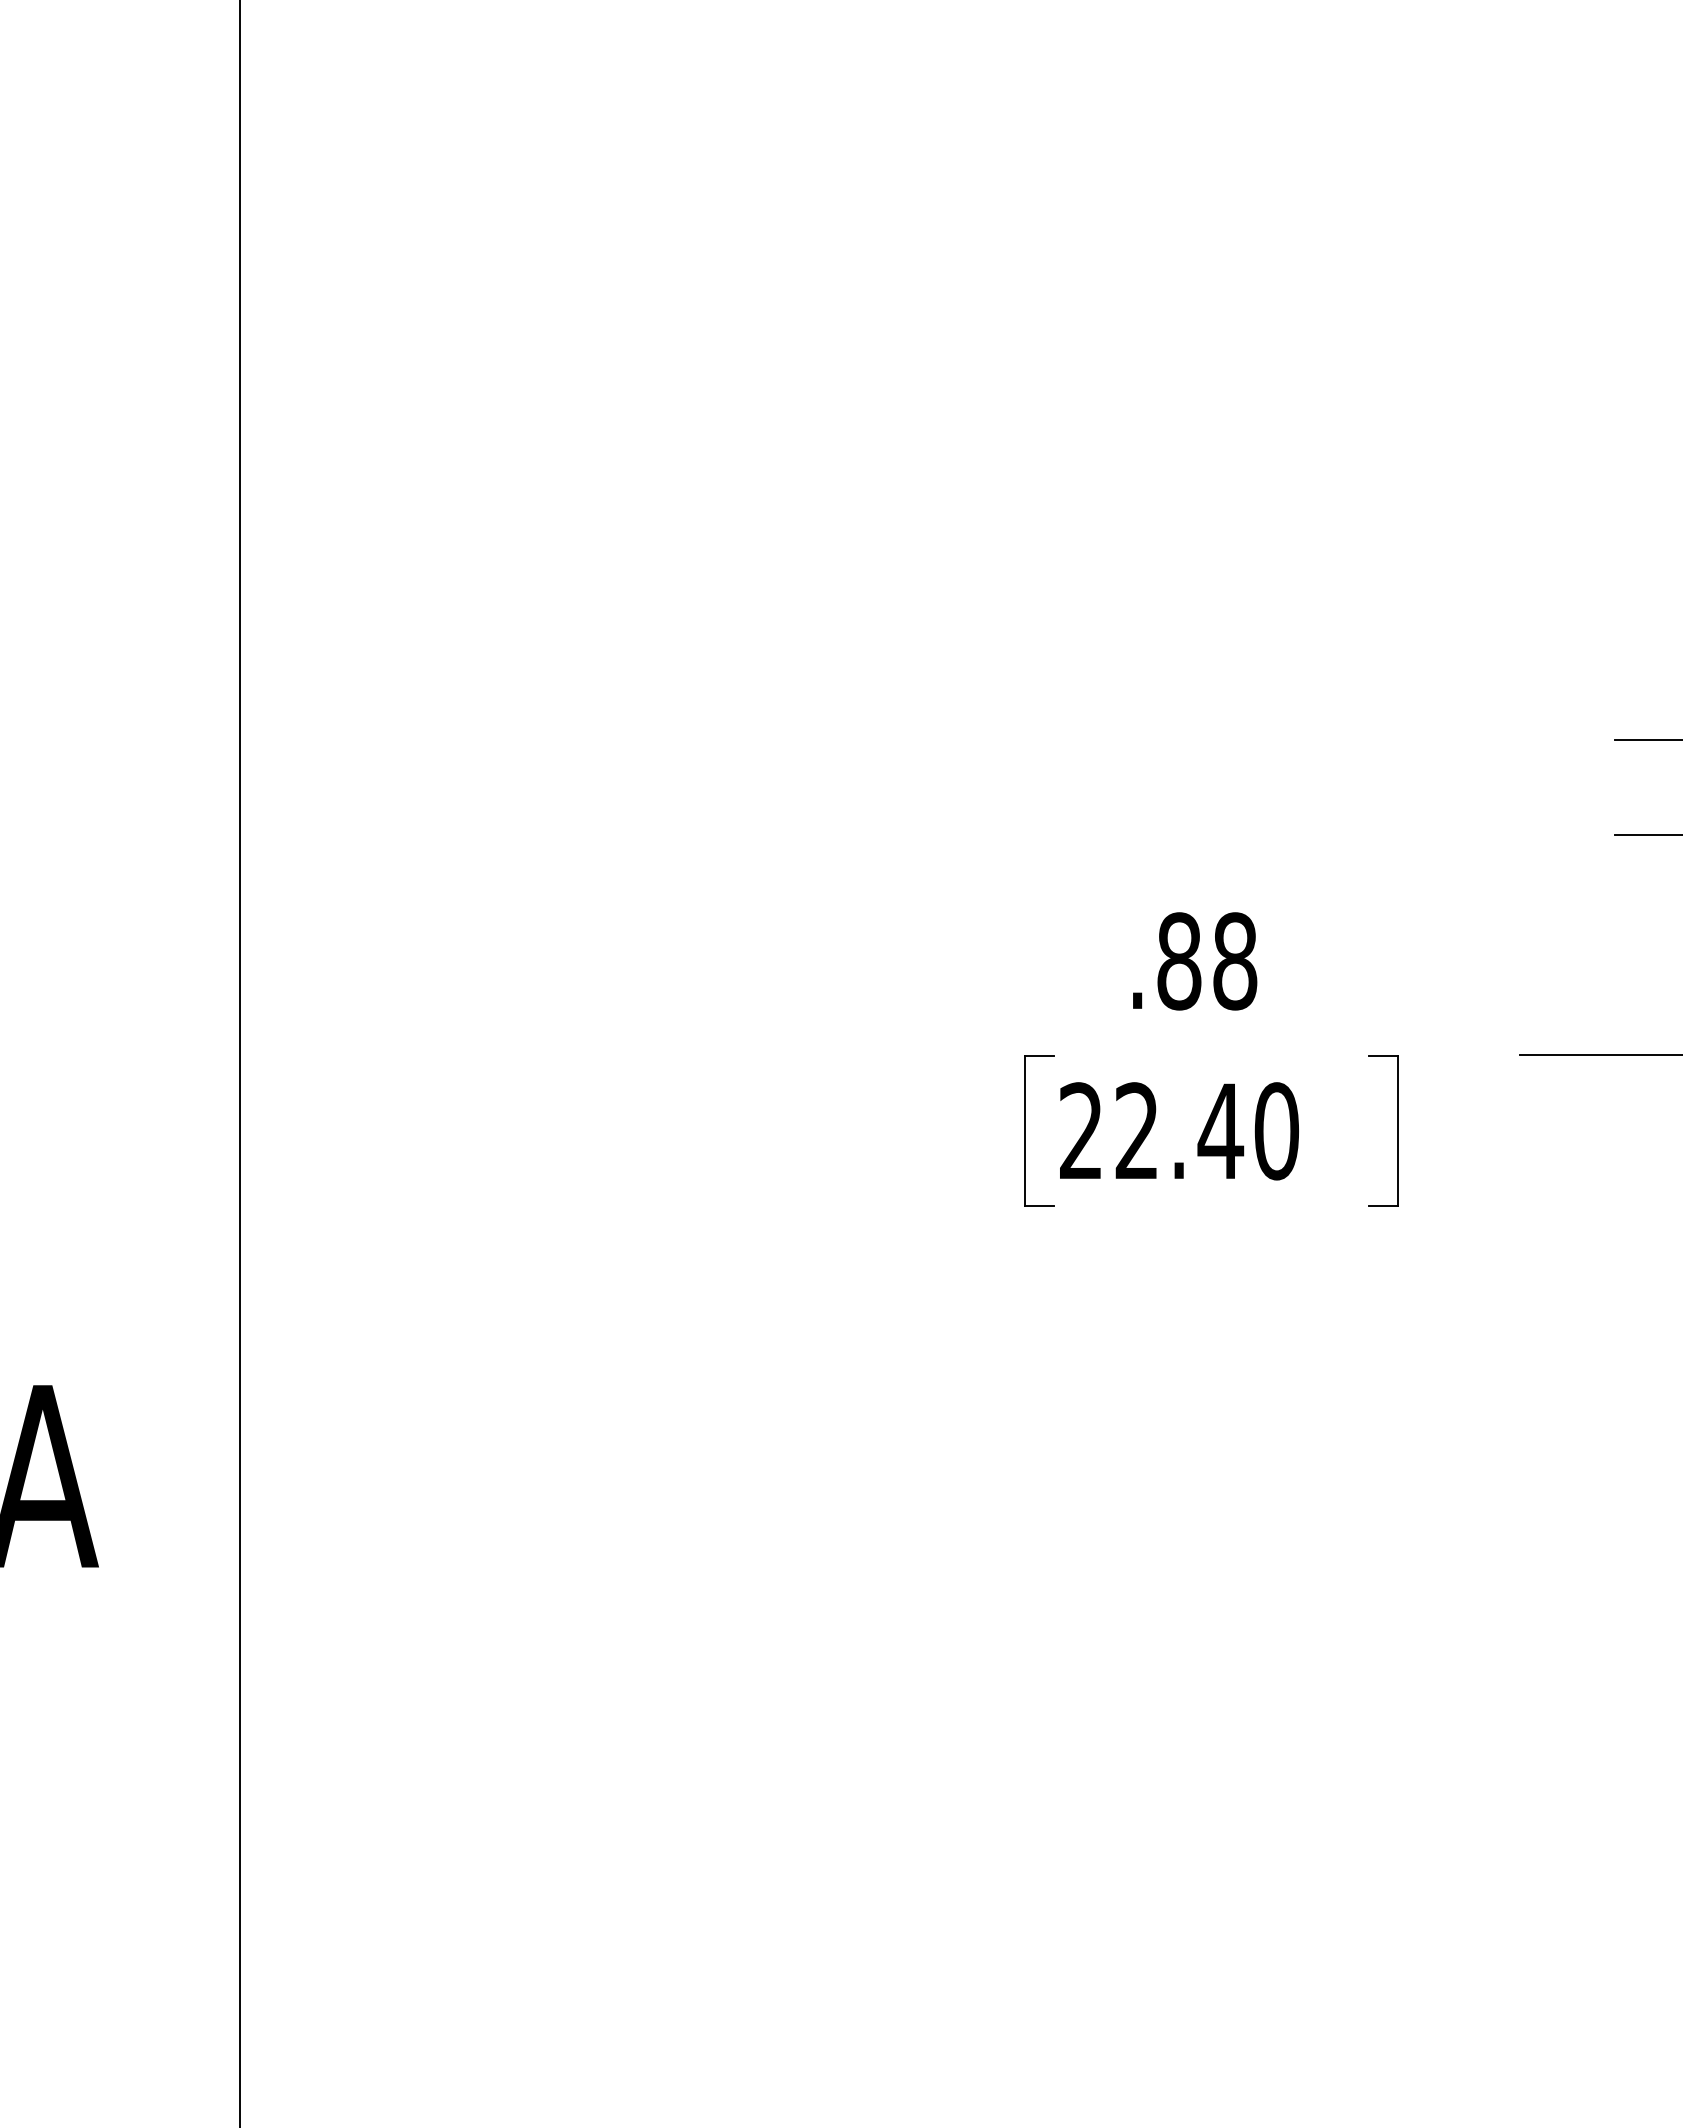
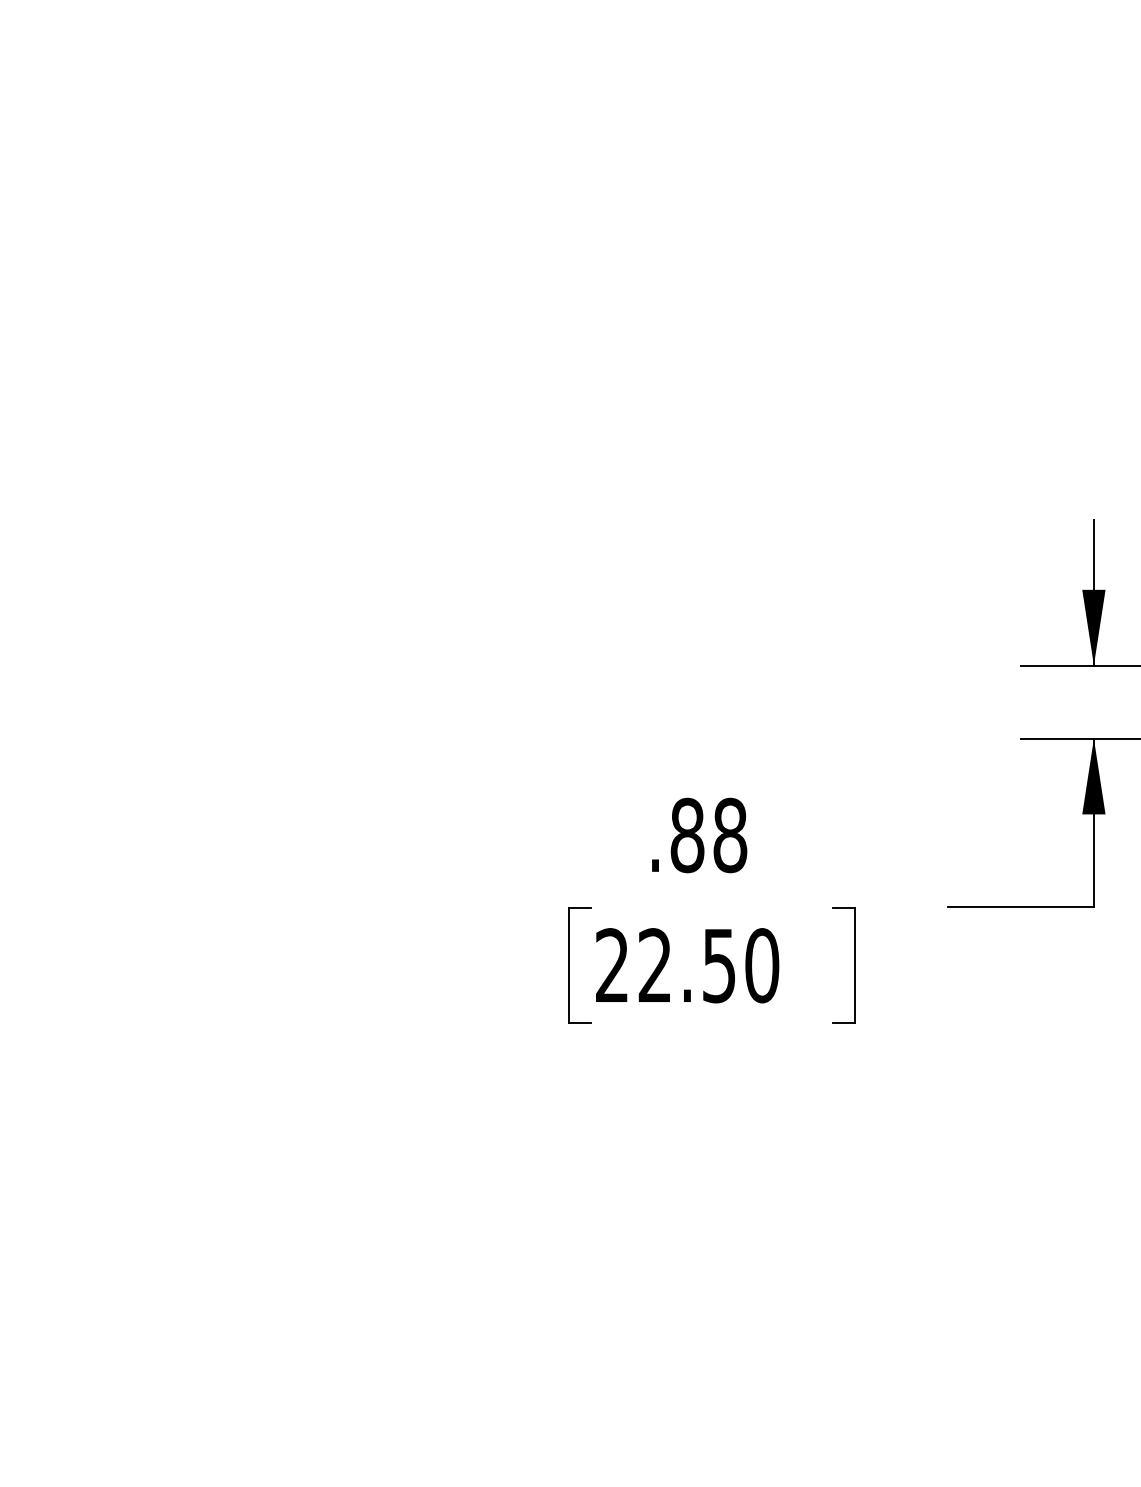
text: (1220, 1131) -> (719, 965), 22.40 -> 22.50

